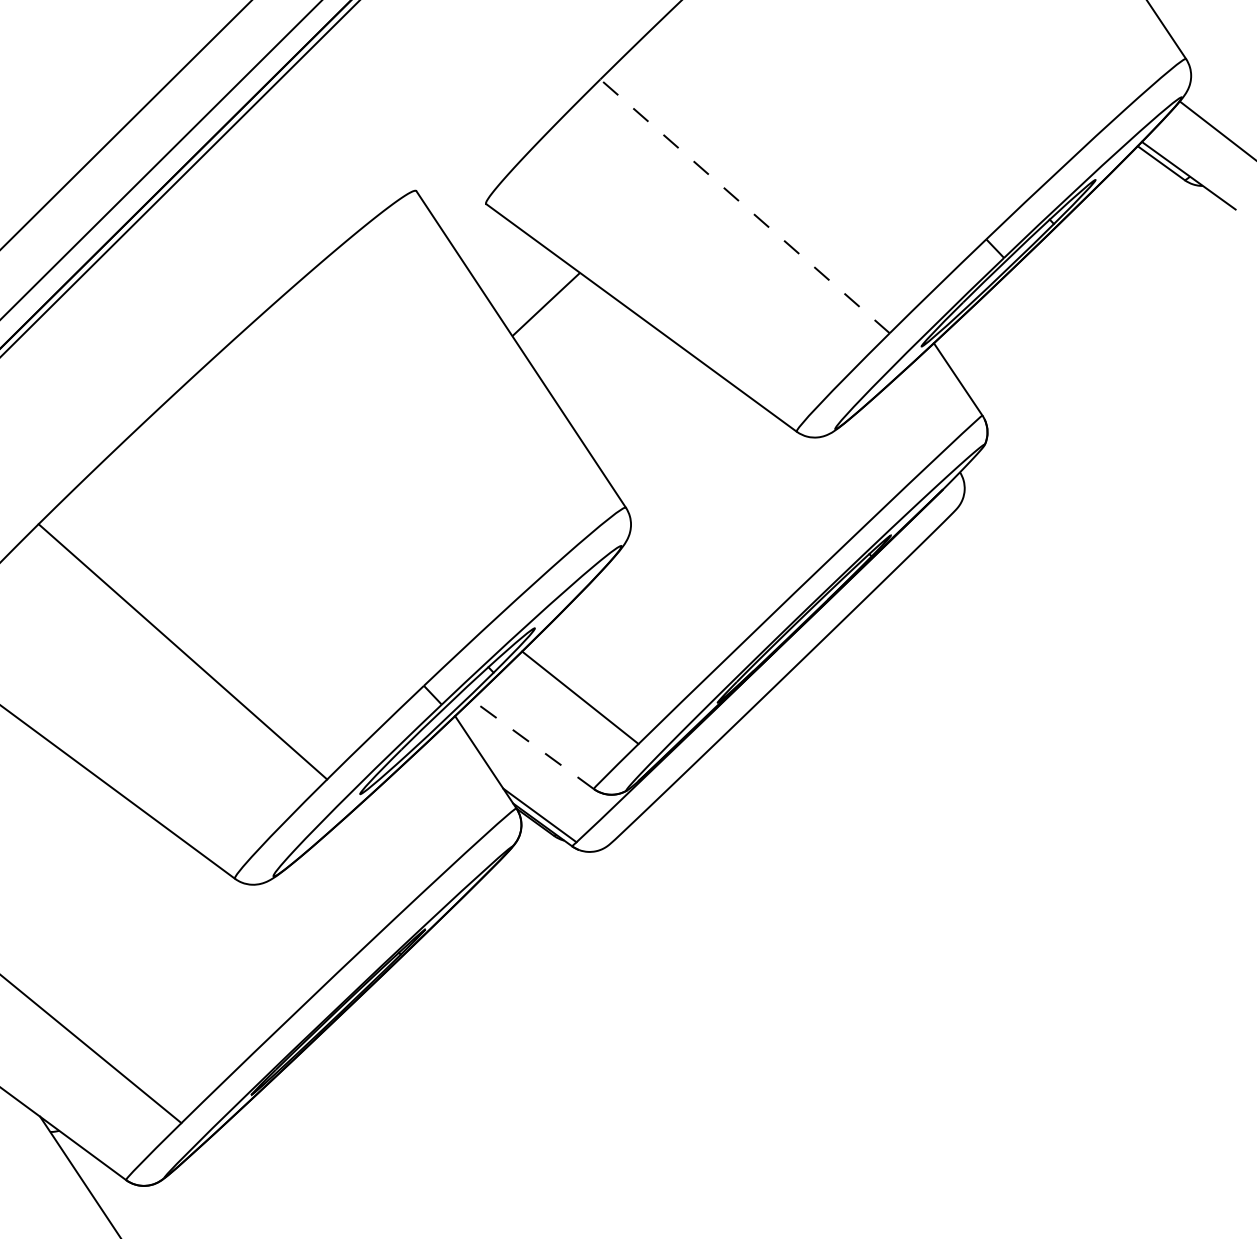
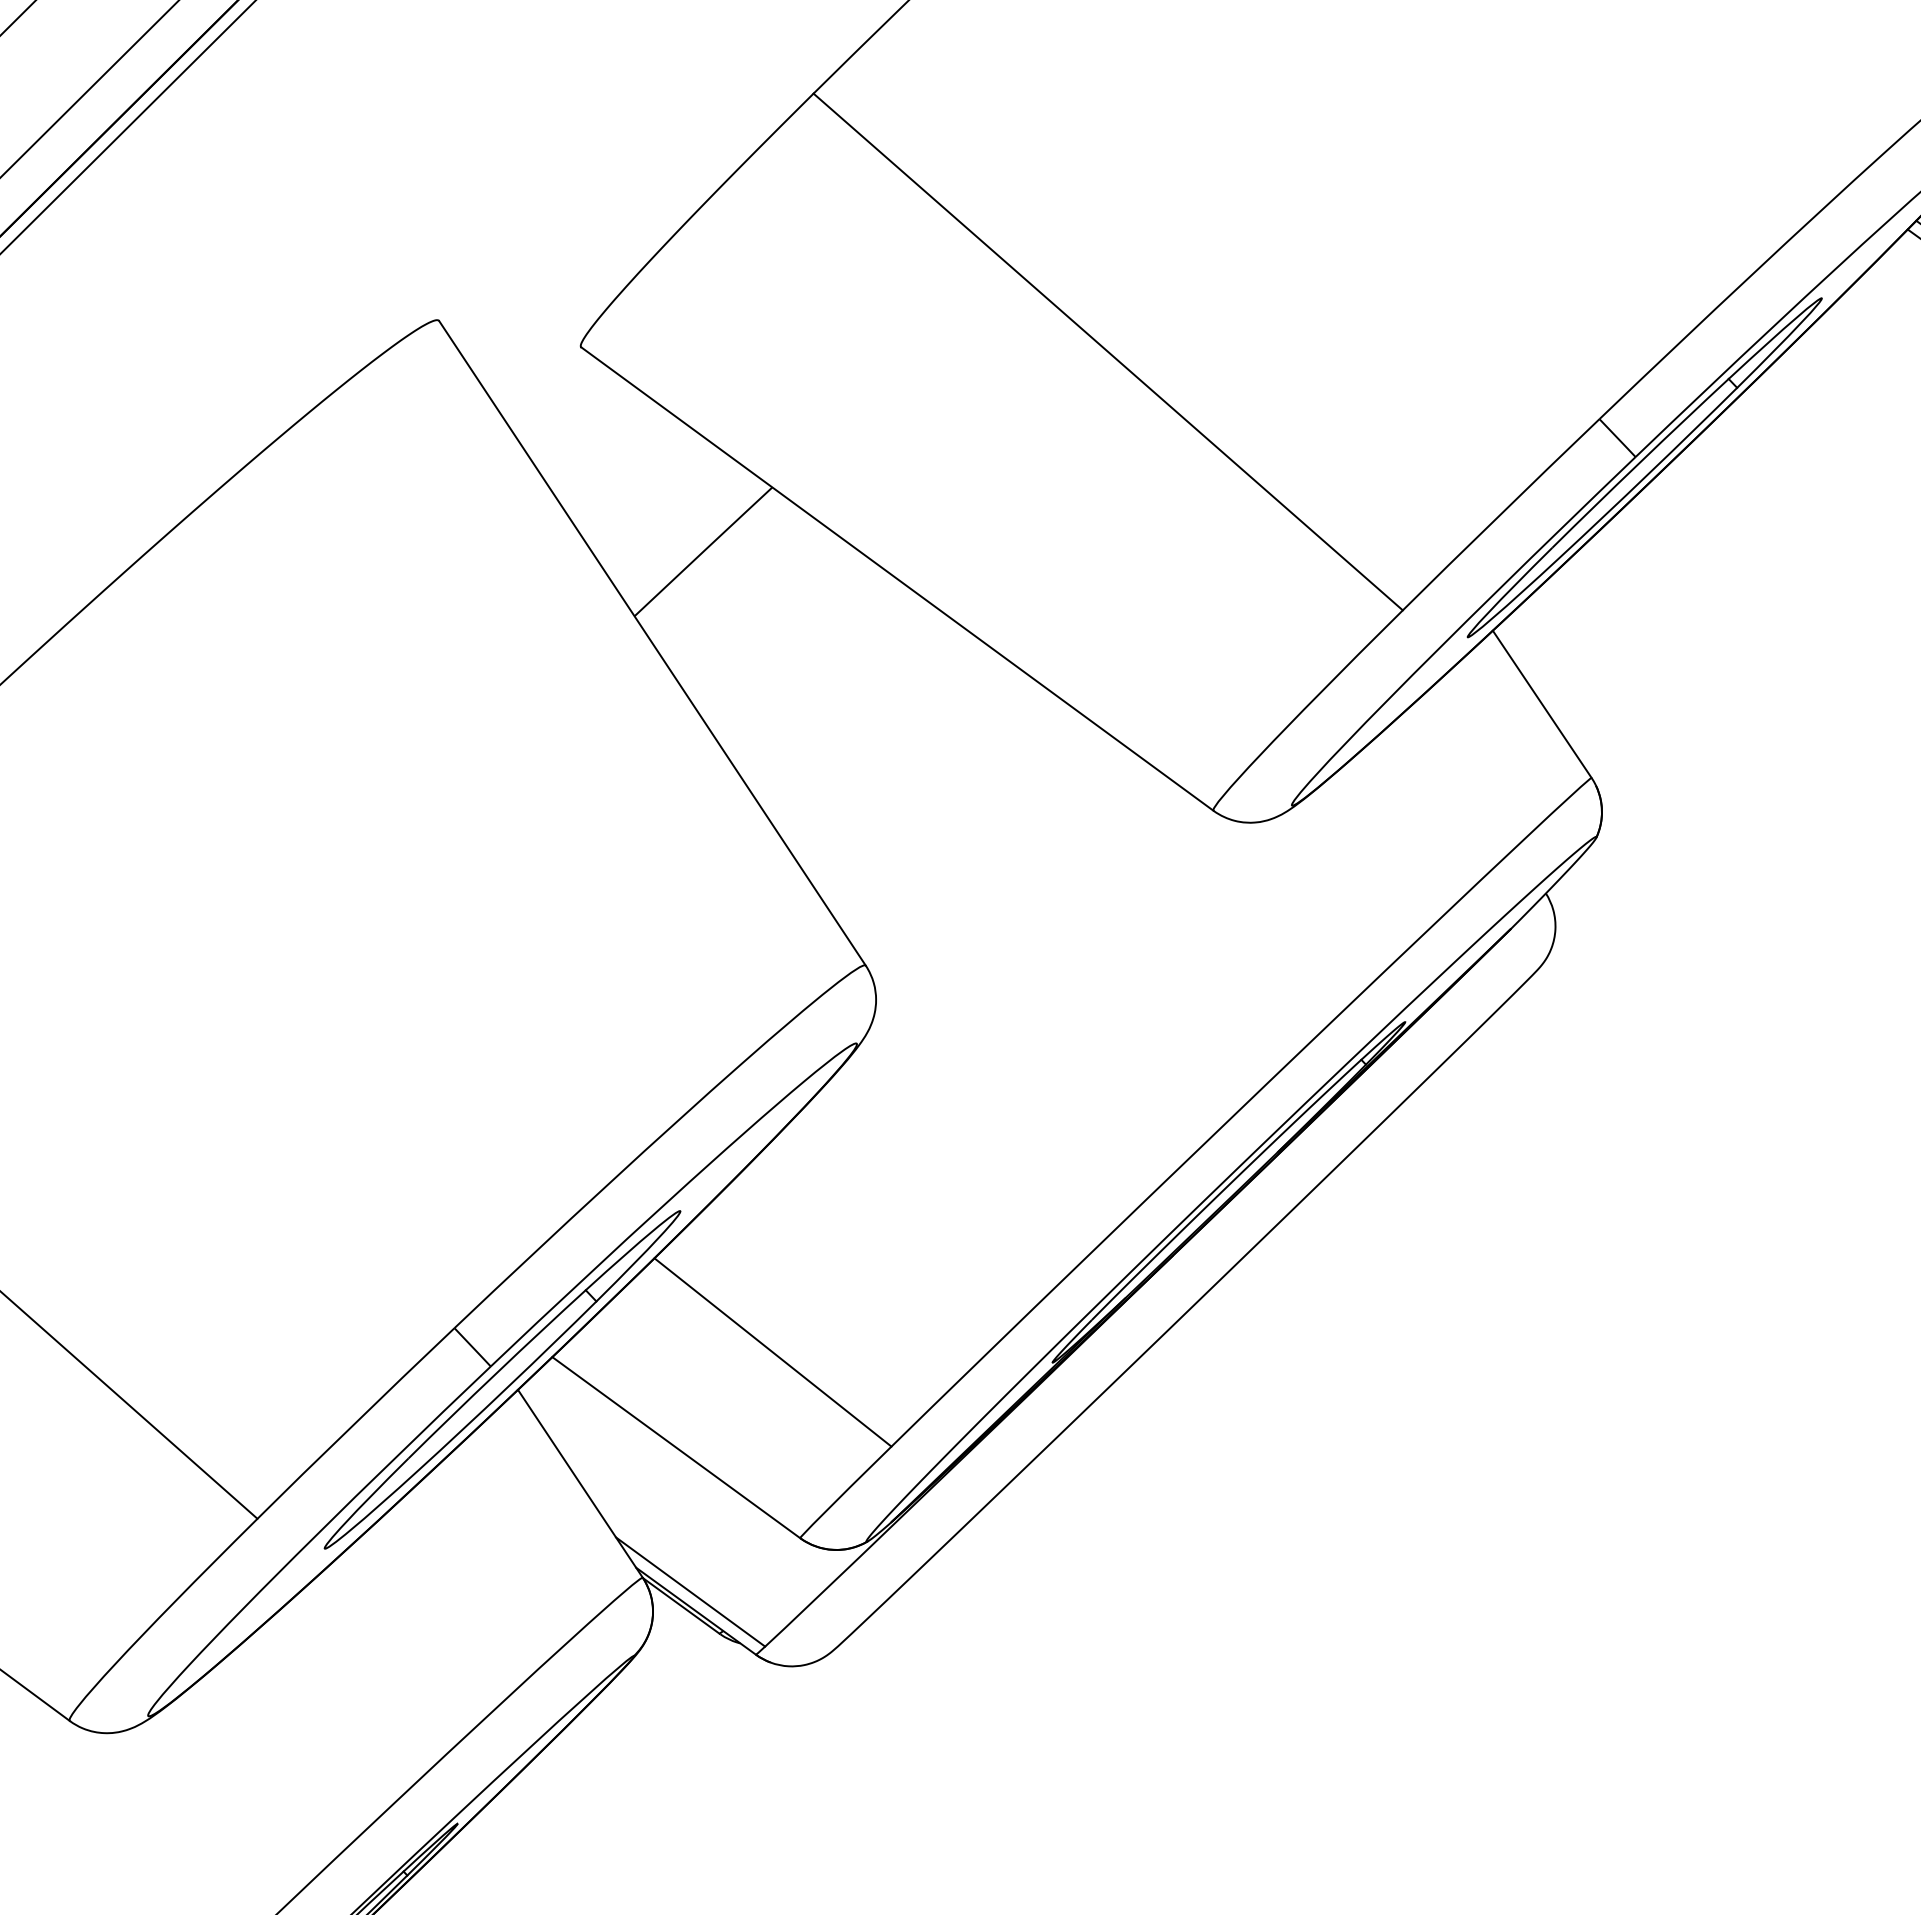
line: (744, 206) -> (1107, 352), dashed -> solid
line: (532, 744) -> (675, 1447), dashed -> solid

